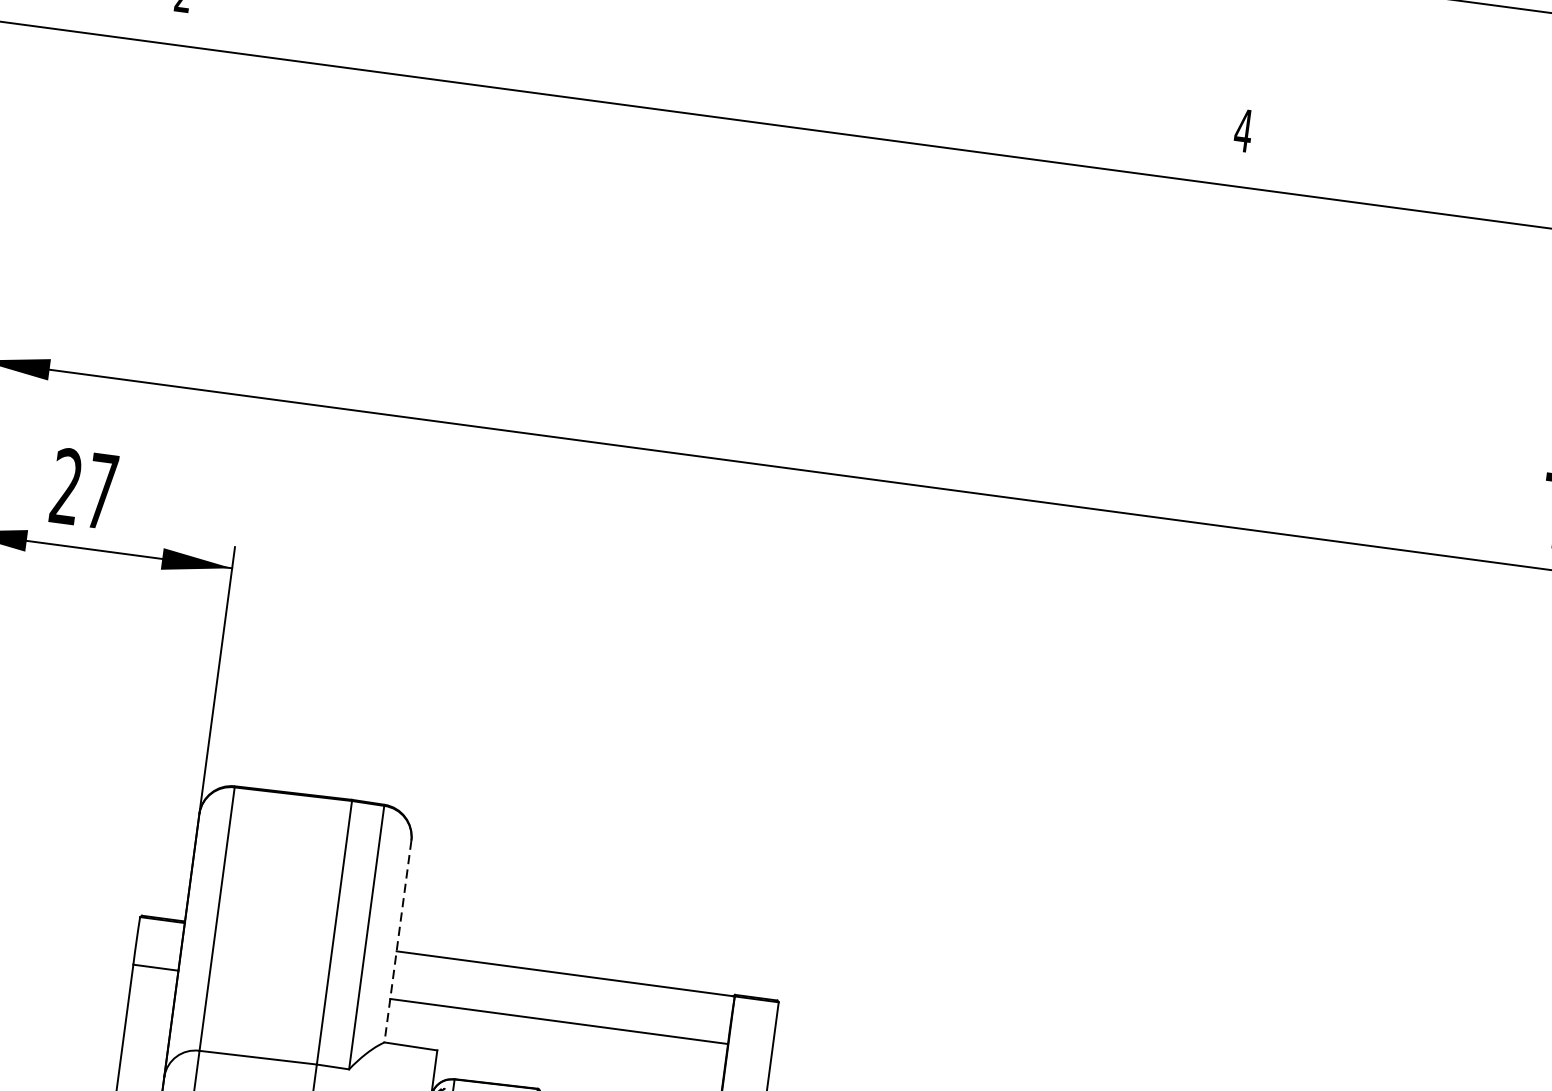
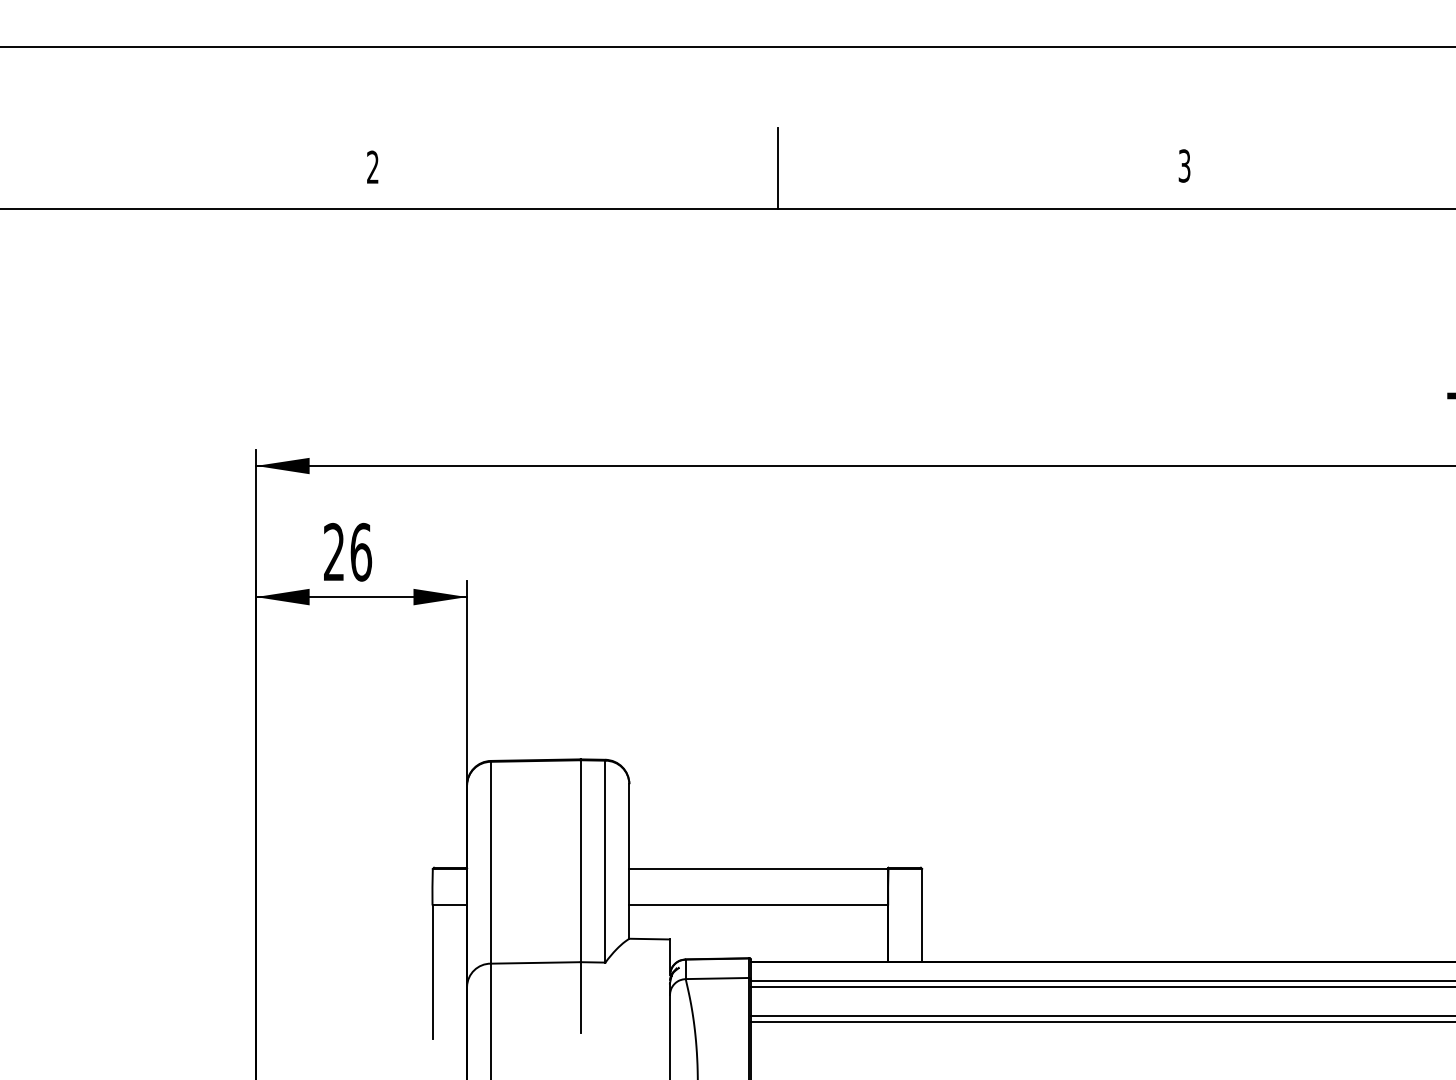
line: (713, 61) -> (778, 167), added
text: (1243, 129) -> (1184, 165), 4 -> 3
text: (102, 490) -> (361, 551), 27 -> 26
line: (398, 941) -> (629, 861), dashed -> solid

